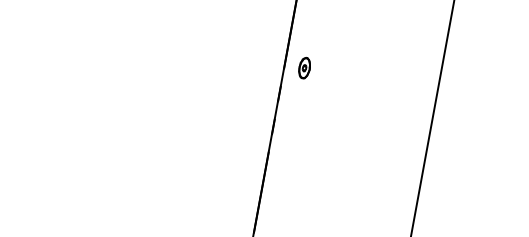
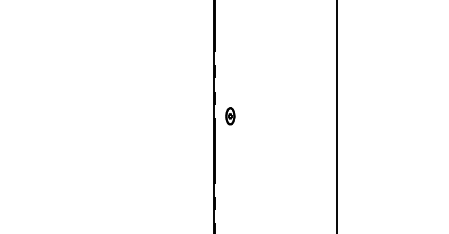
part: (304, 68) -> (230, 116), moved

